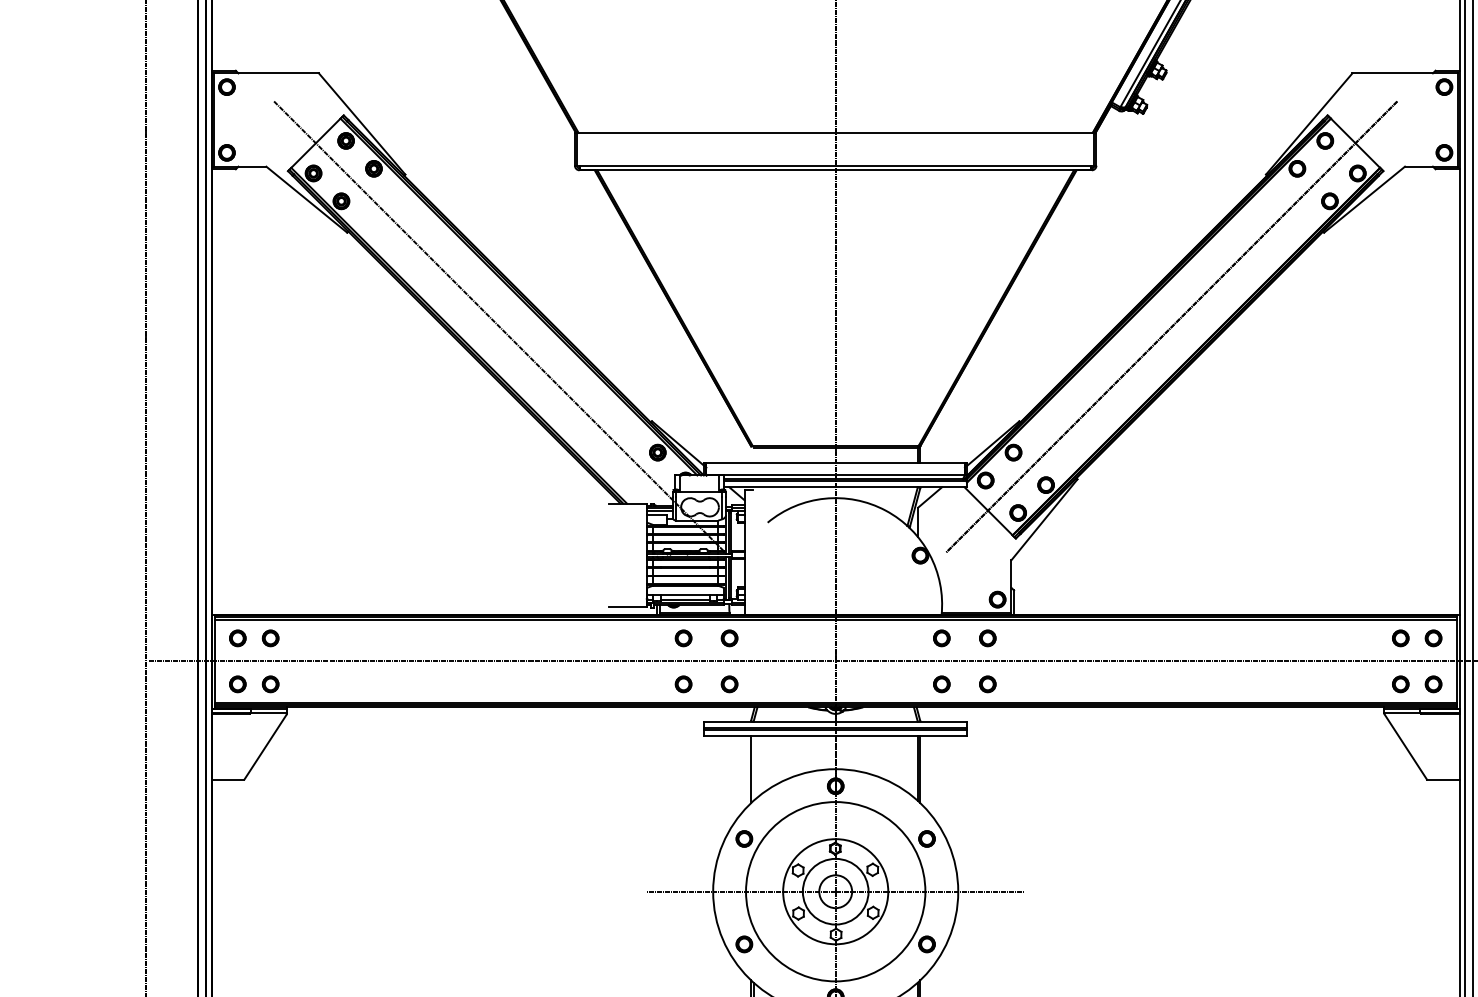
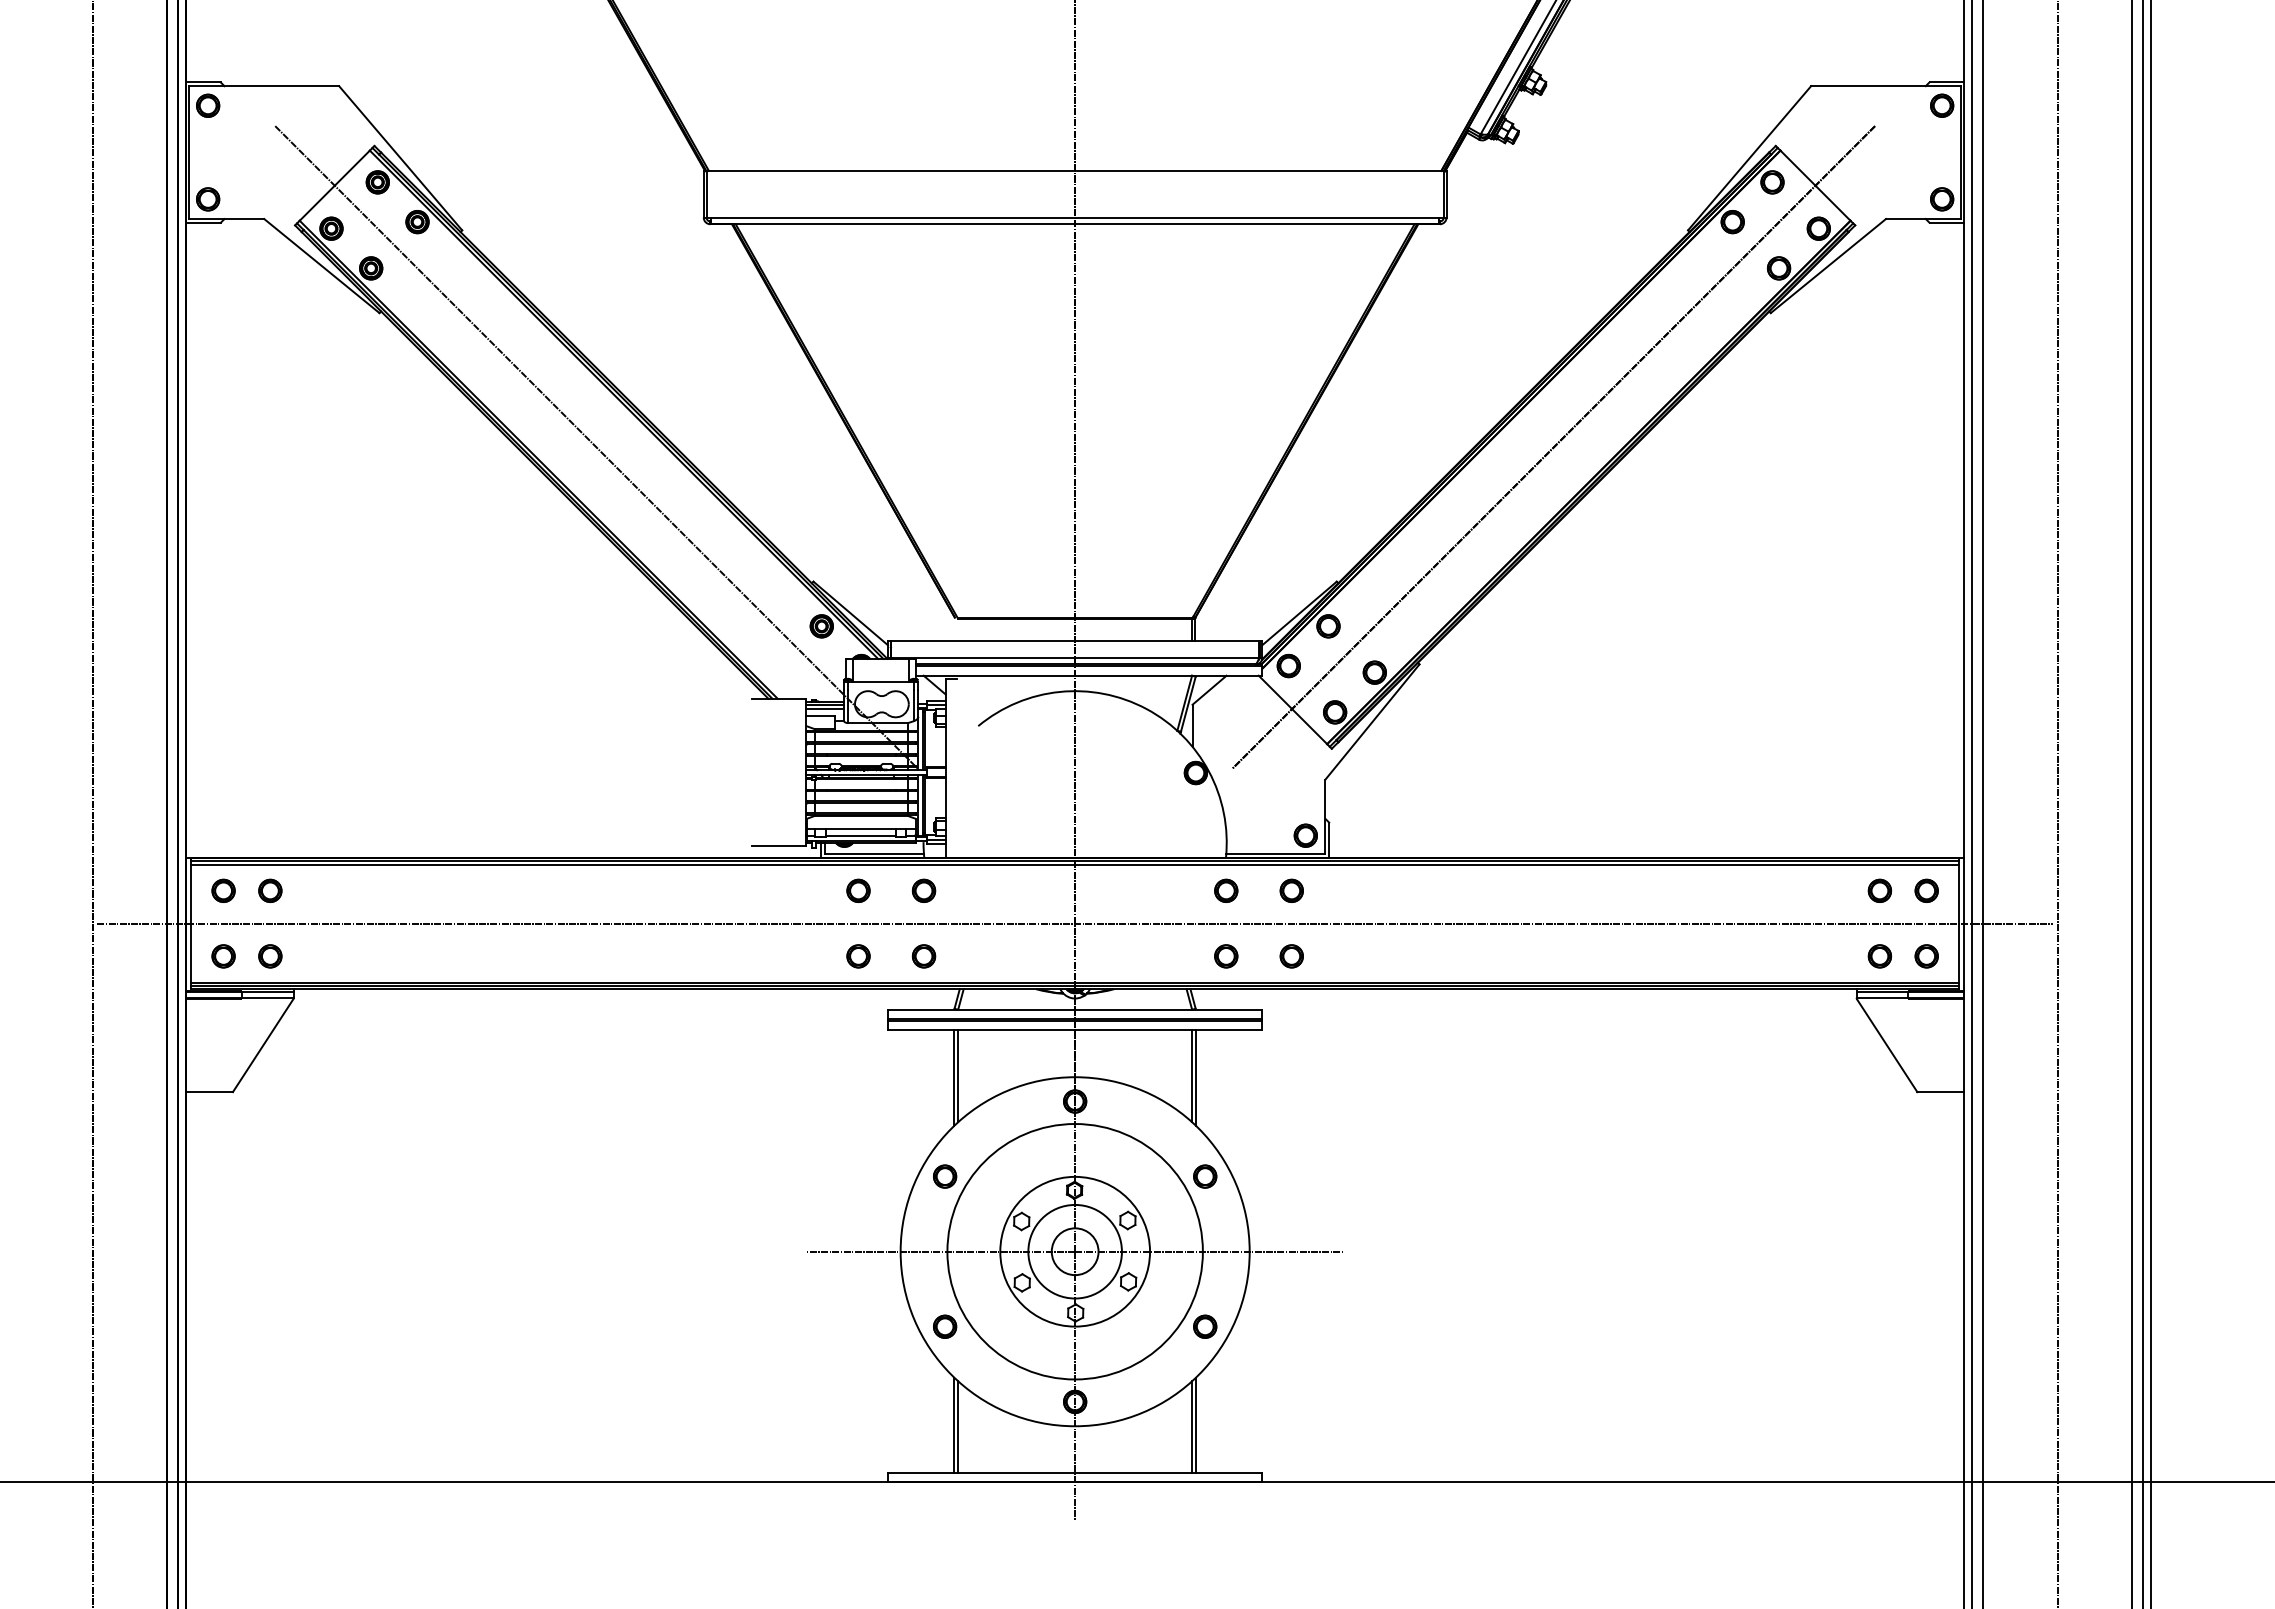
line: (753, 768) -> (958, 1076), added

